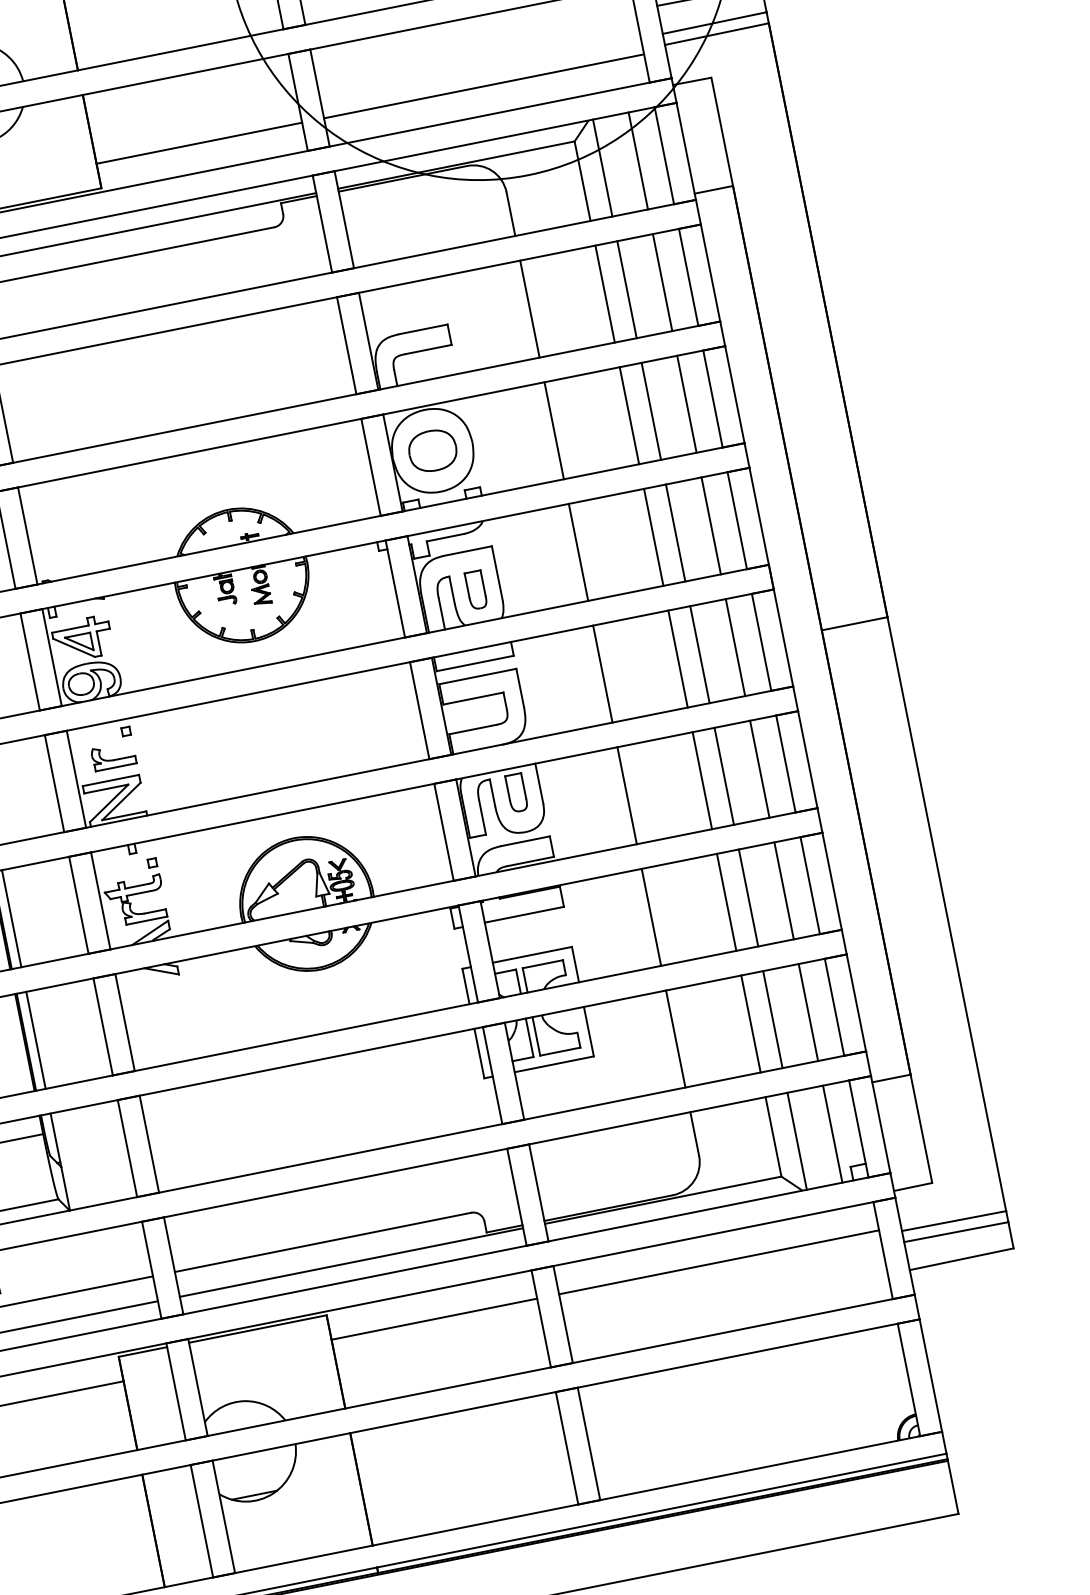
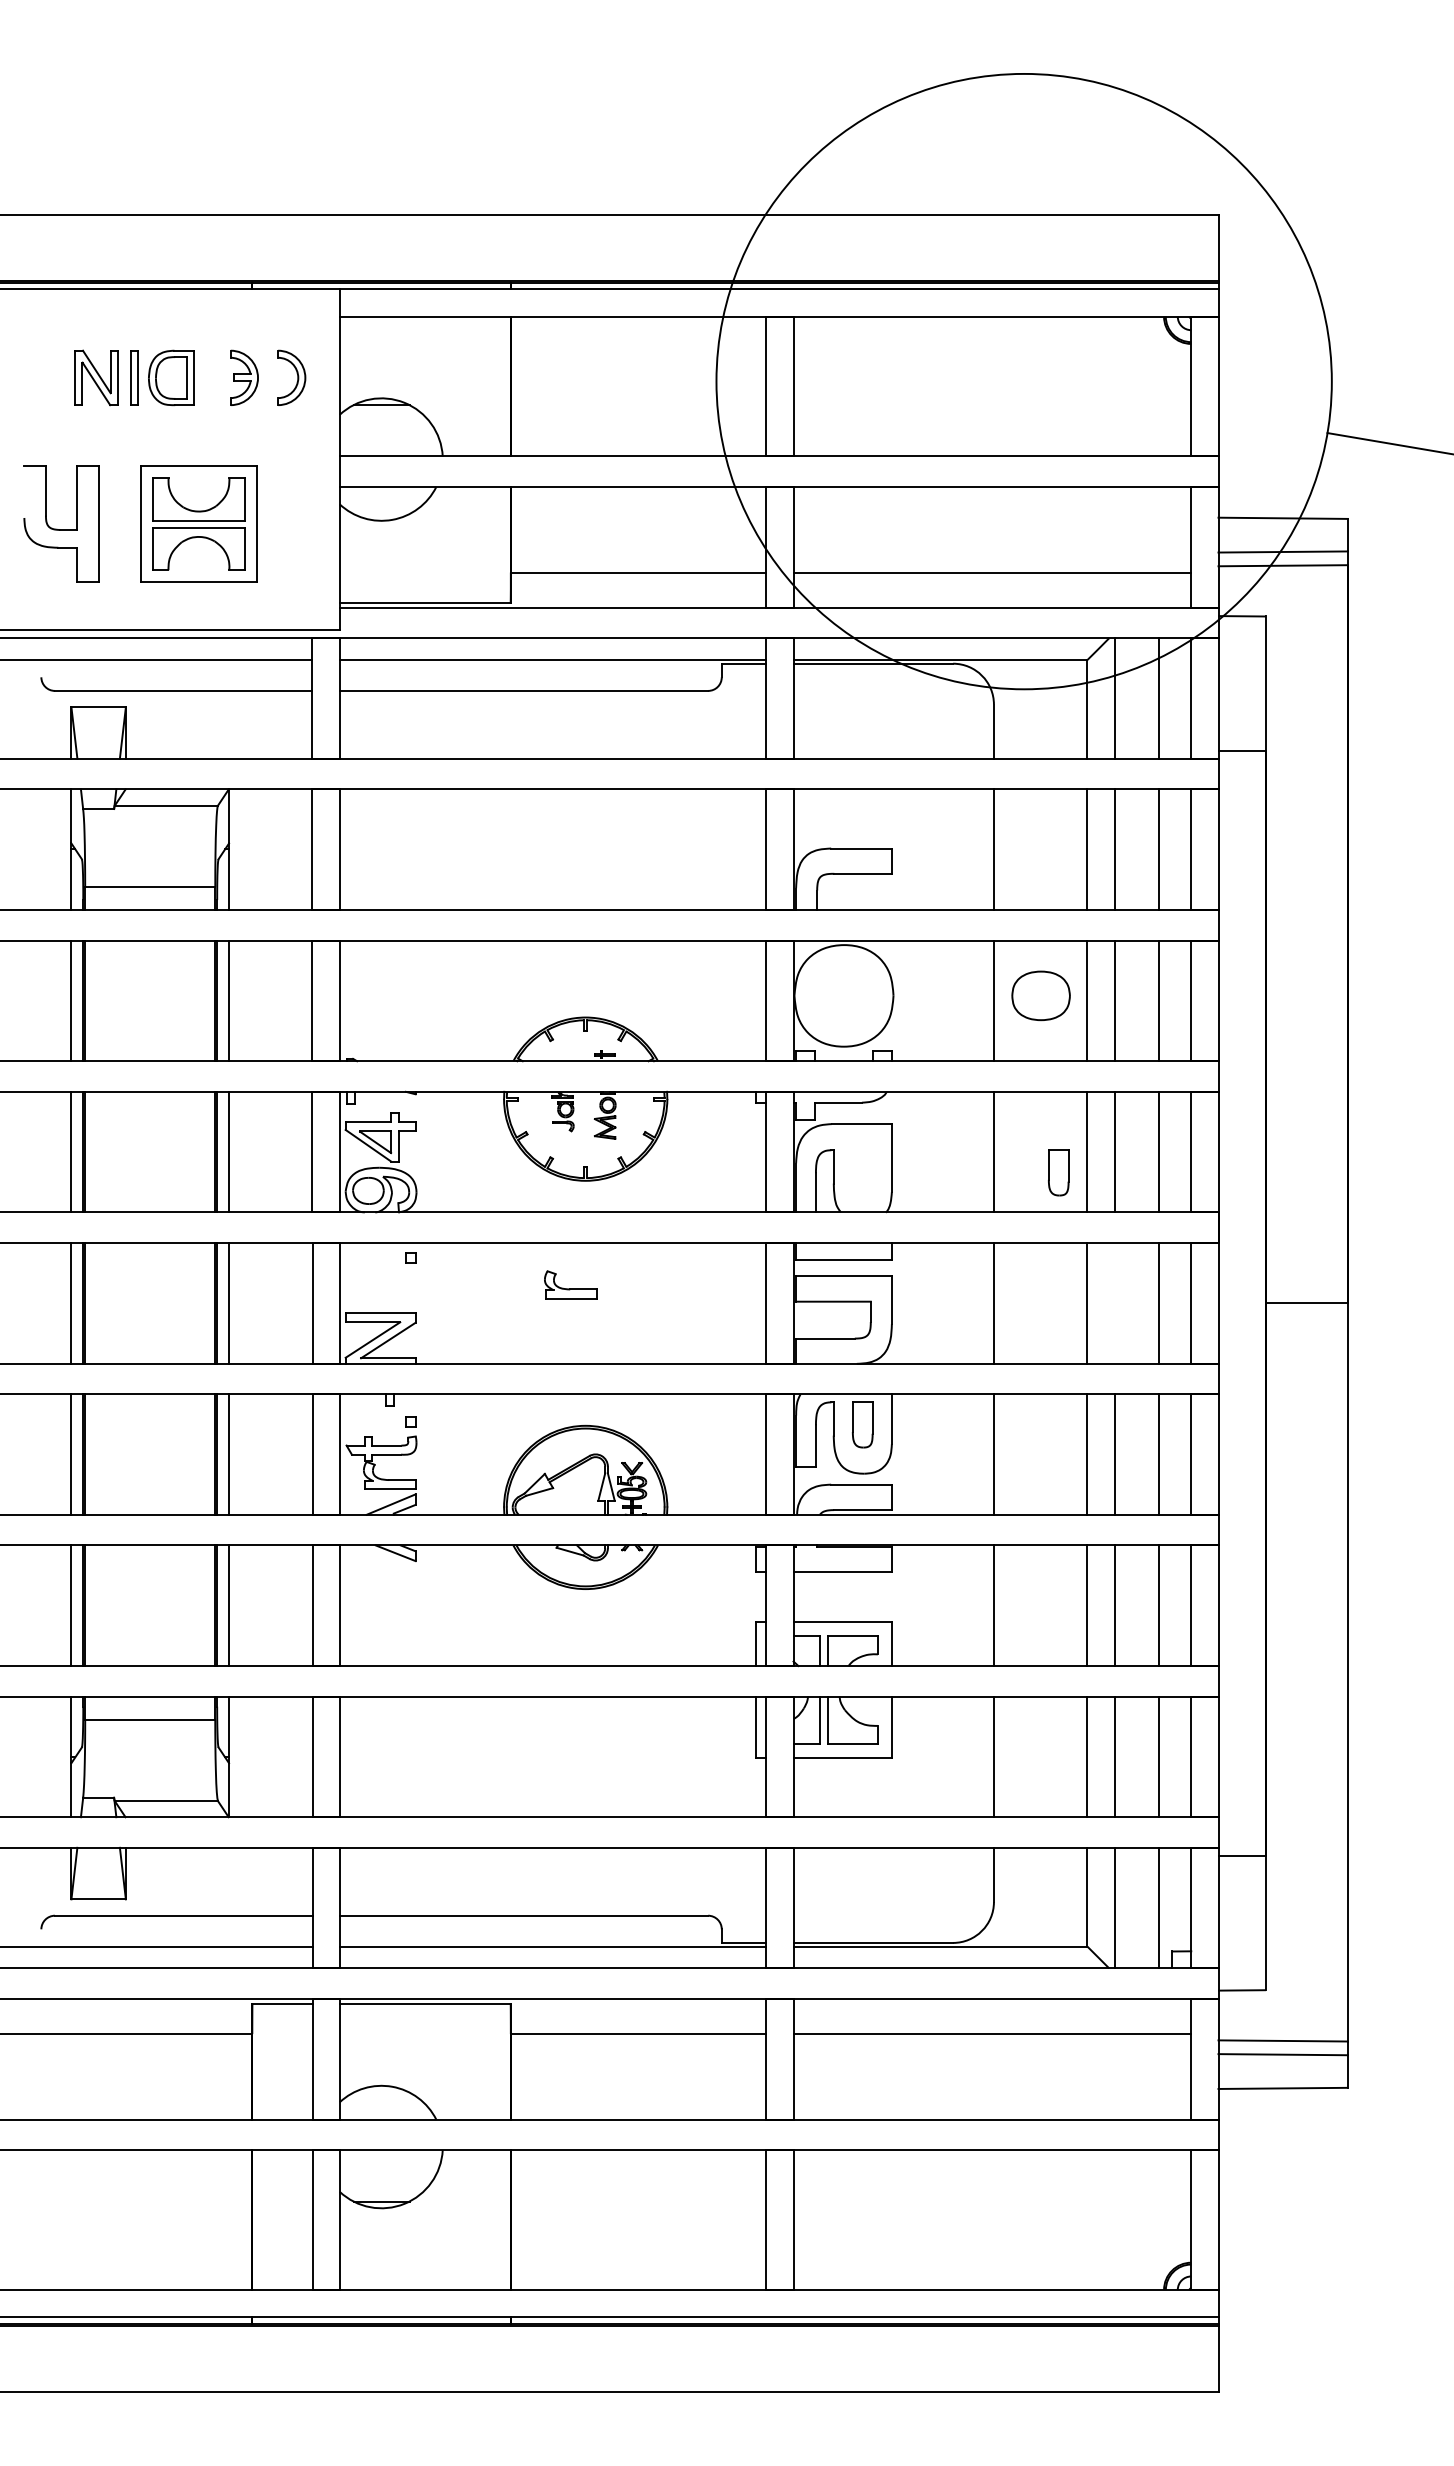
part: (432, 450) -> (1040, 995), moved
part: (476, 589) -> (1058, 1172), moved
line: (699, 654) -> (1114, 1303), removed
part: (113, 756) -> (570, 1284), moved

